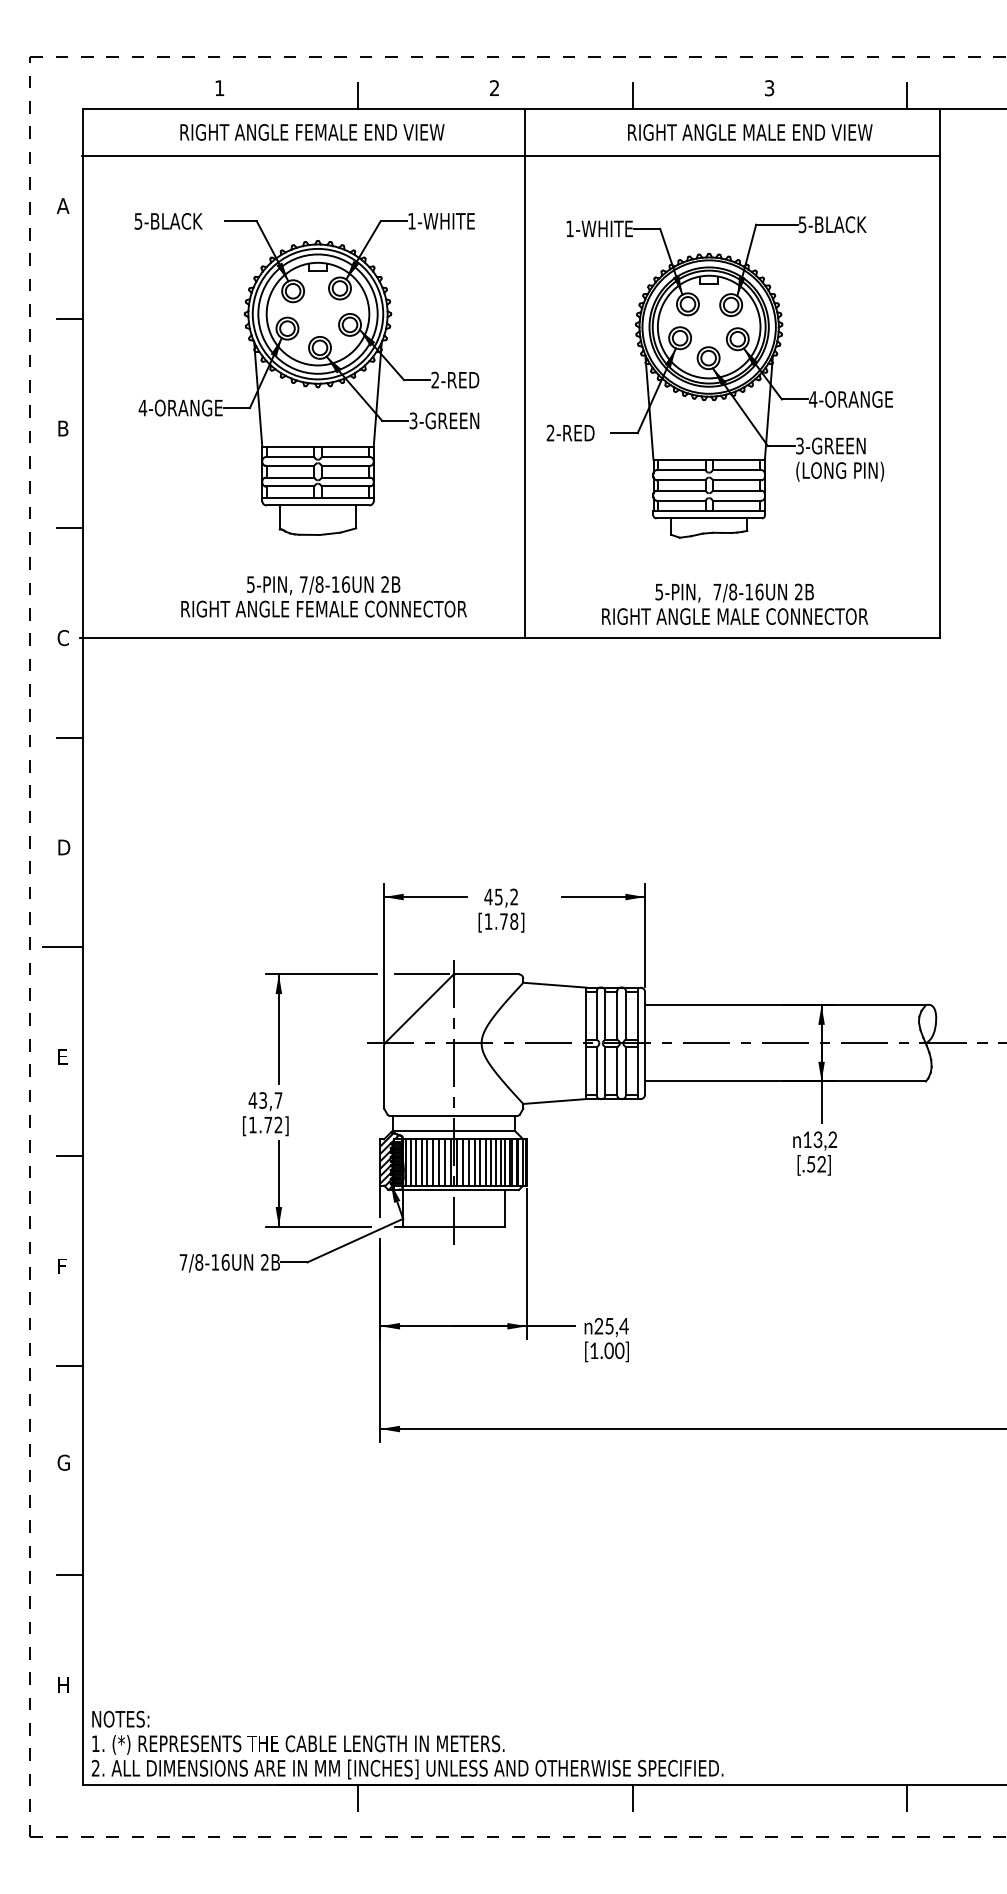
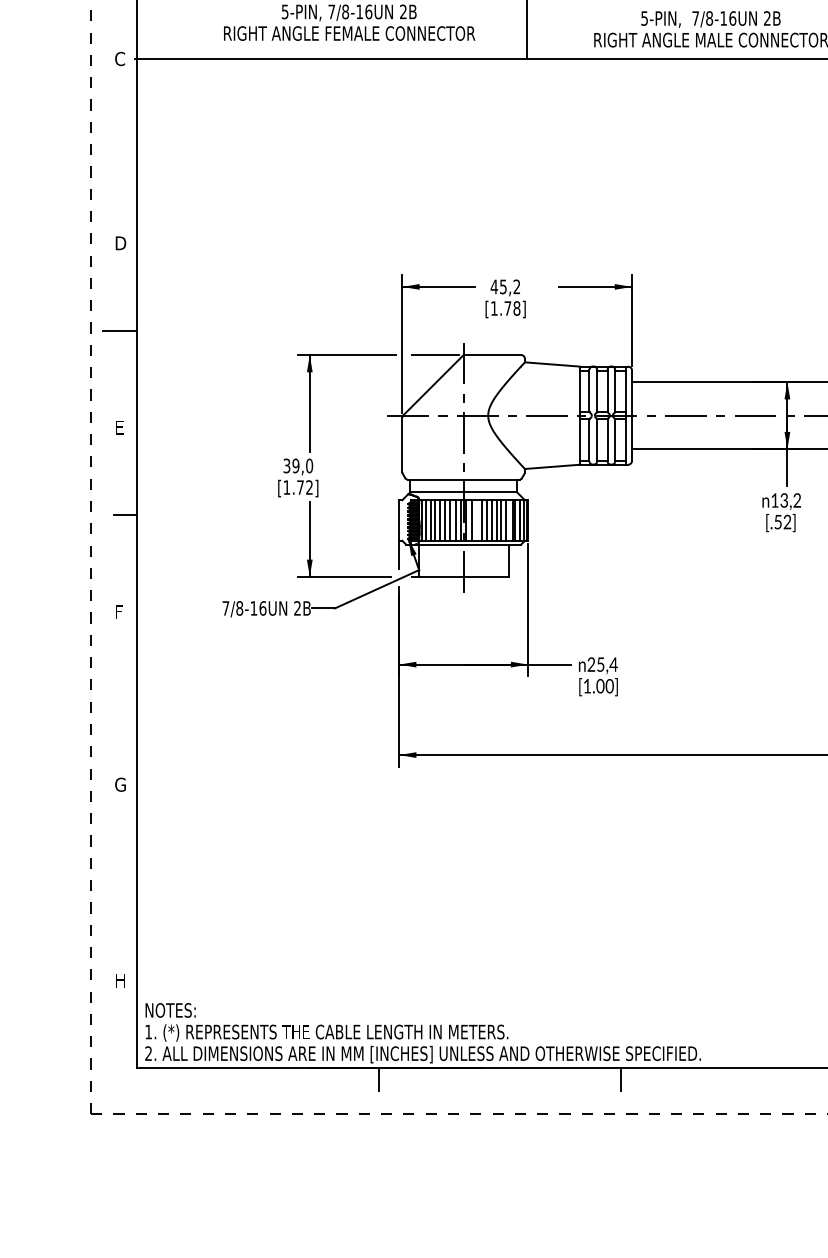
line: (69, 737) -> (125, 146), removed
text: (265, 1100) -> (298, 465), 43,7 -> 39,0
hatch: (391, 1161) -> (408, 519), removed
line: (468, 1162) -> (476, 520), removed
line: (505, 1162) -> (509, 520), removed
line: (69, 1365) -> (125, 699), removed
line: (69, 1575) -> (125, 883), removed

